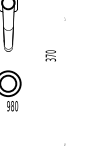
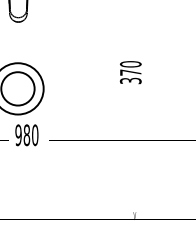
text: (50, 55) -> (130, 71), moved

